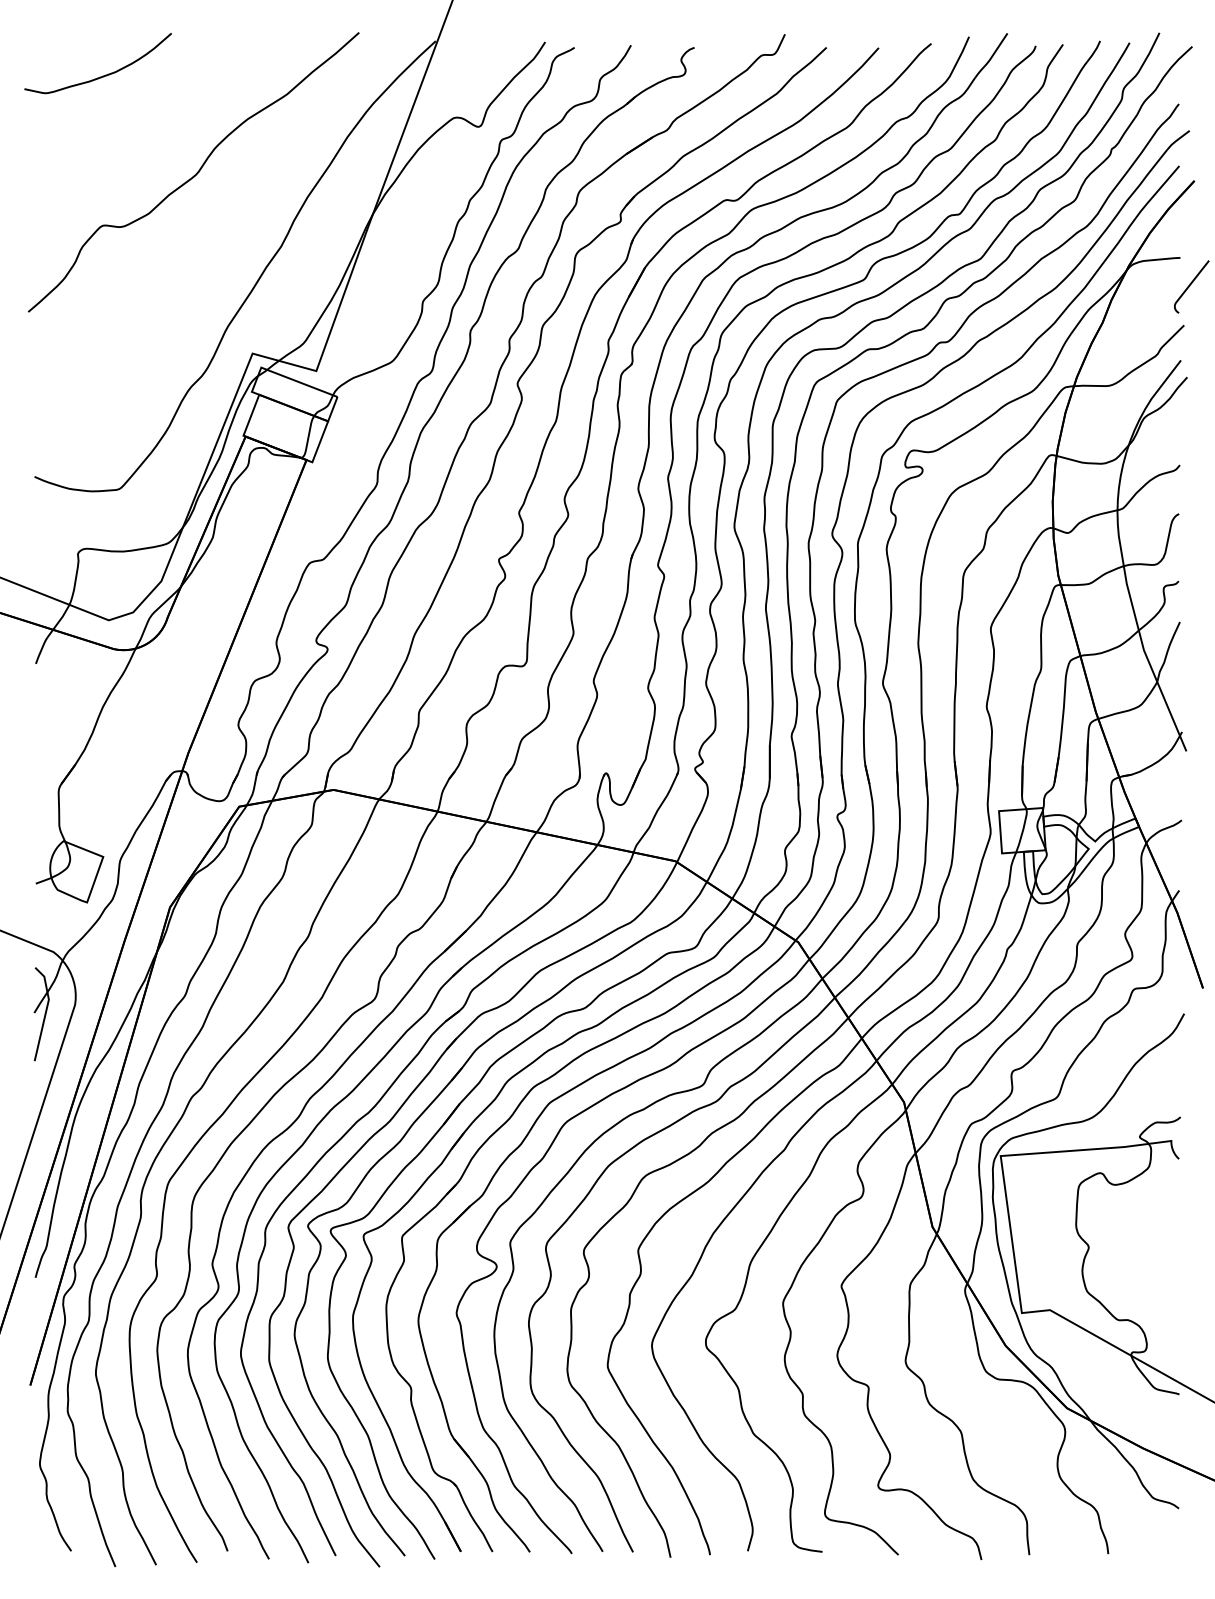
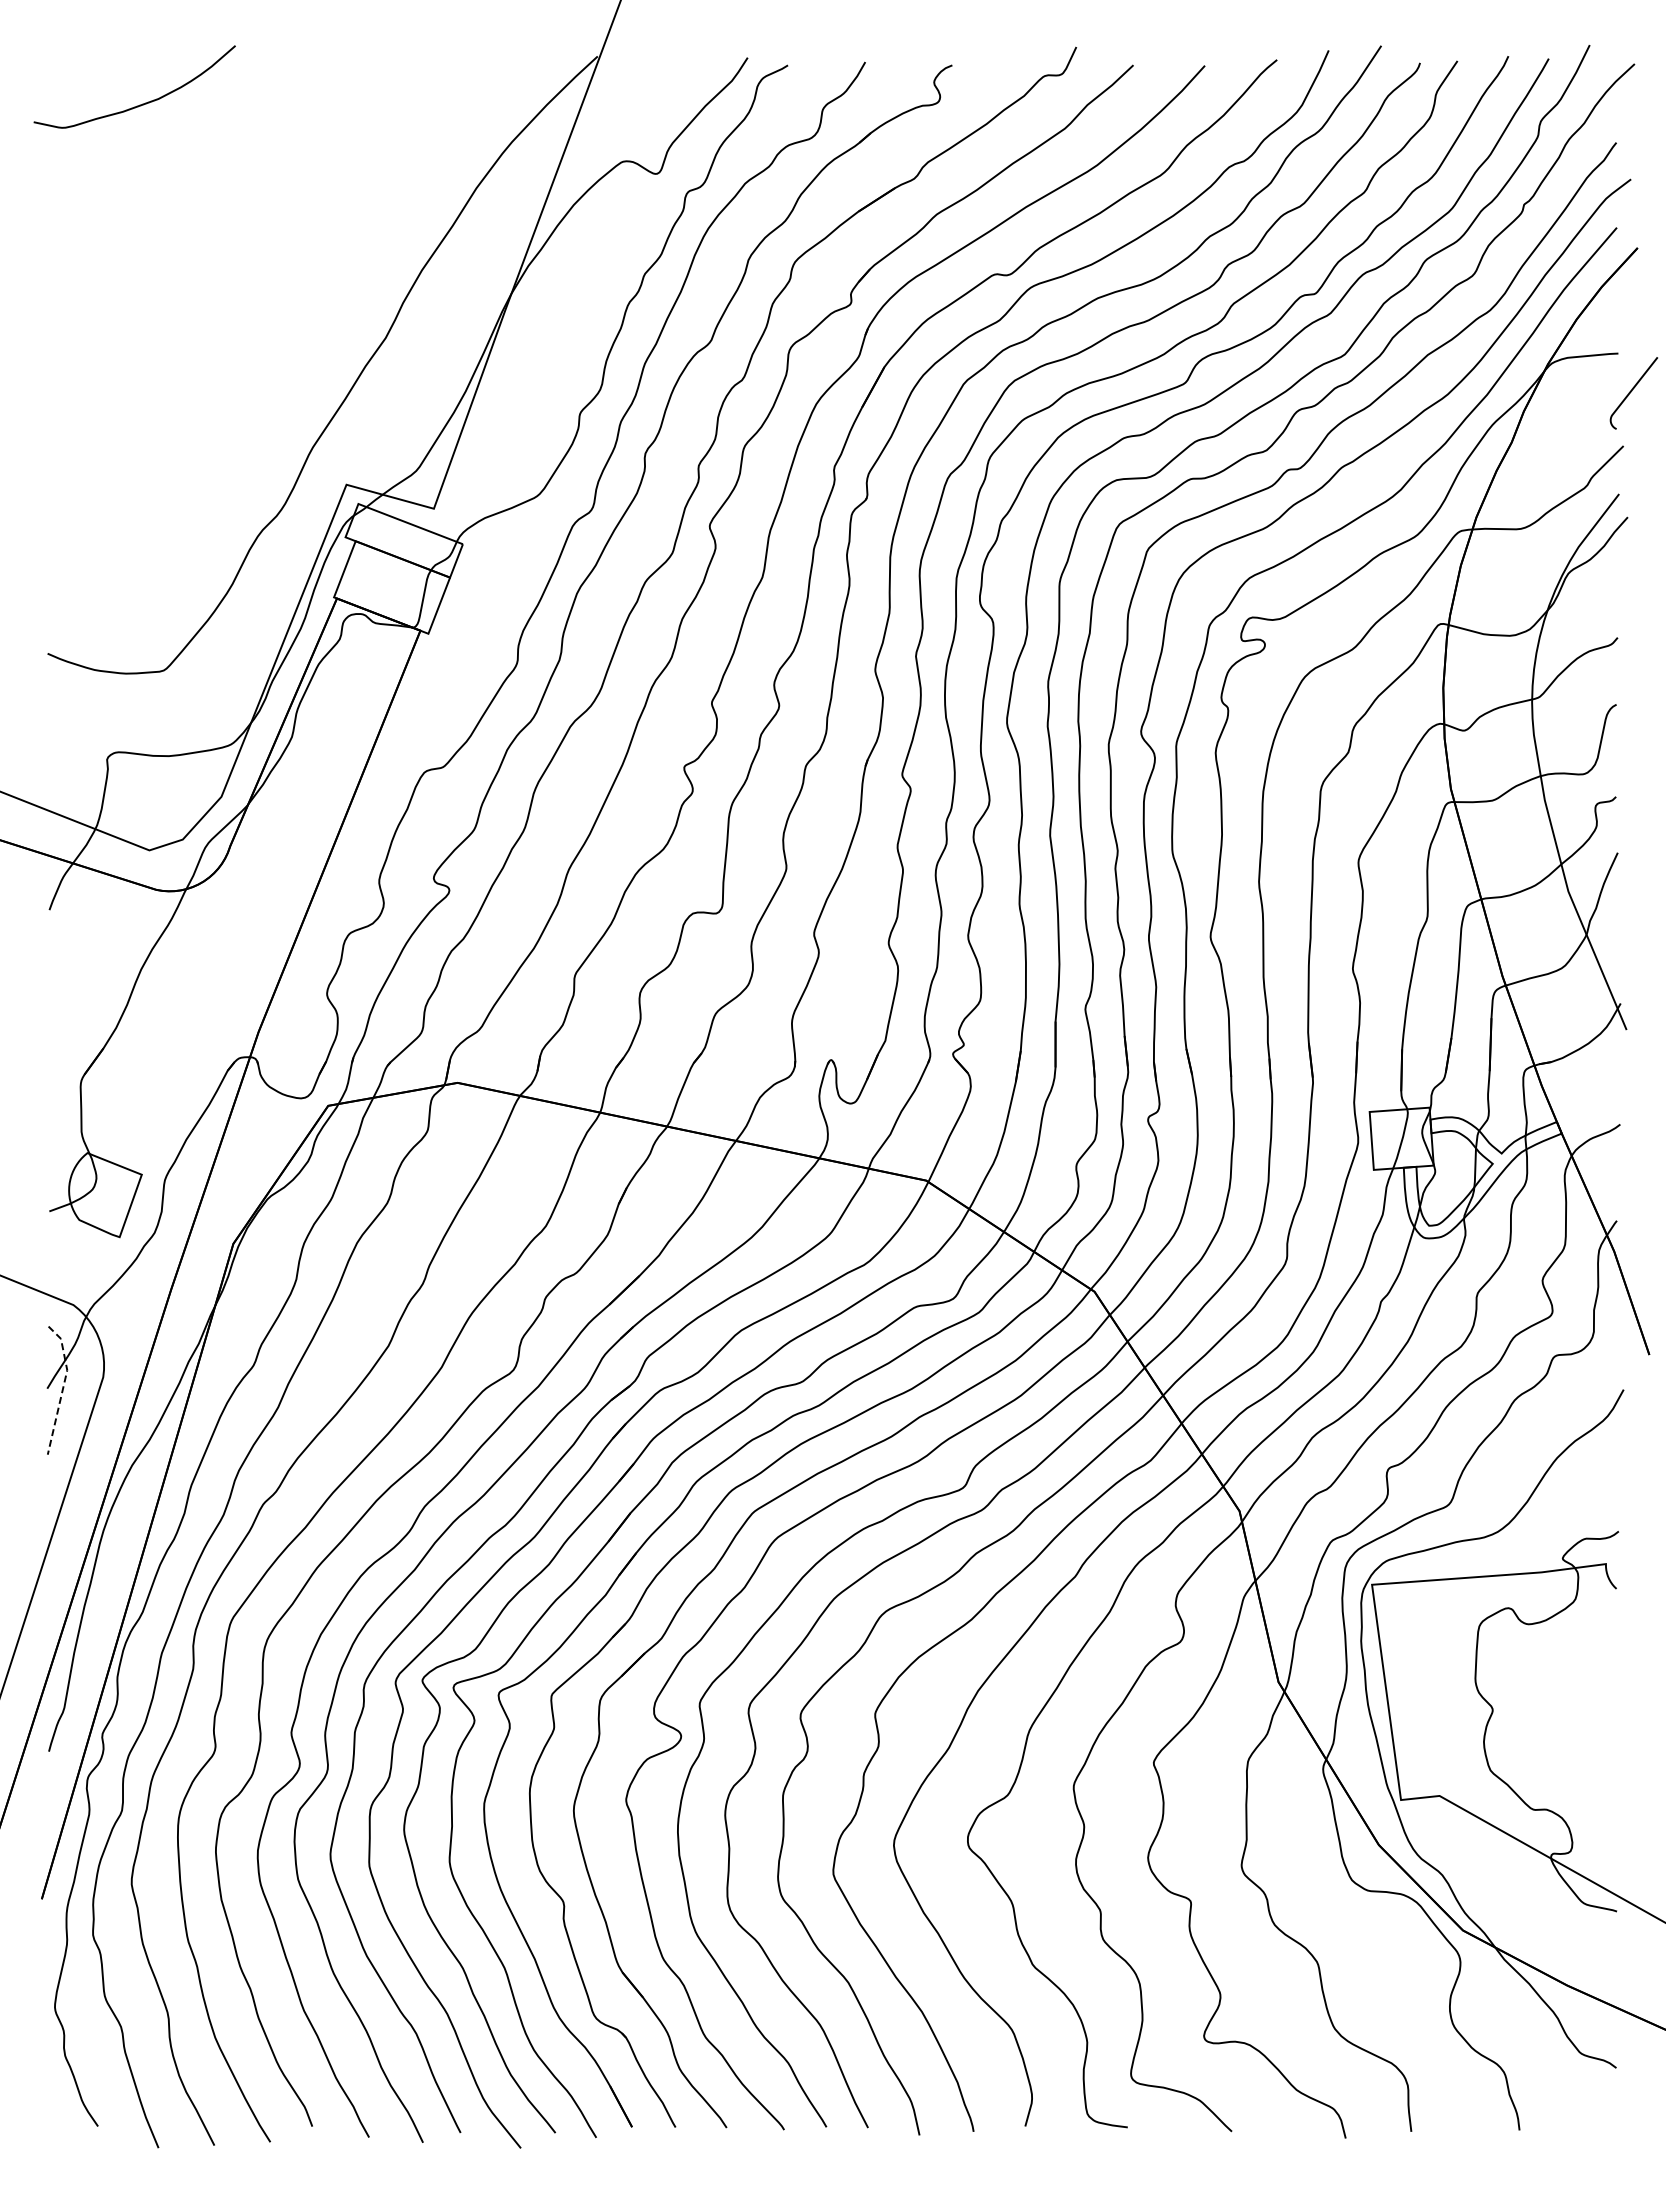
curve: (195, 173) -> (268, 238), removed
line: (46, 1011) -> (63, 1386), solid -> dashed

